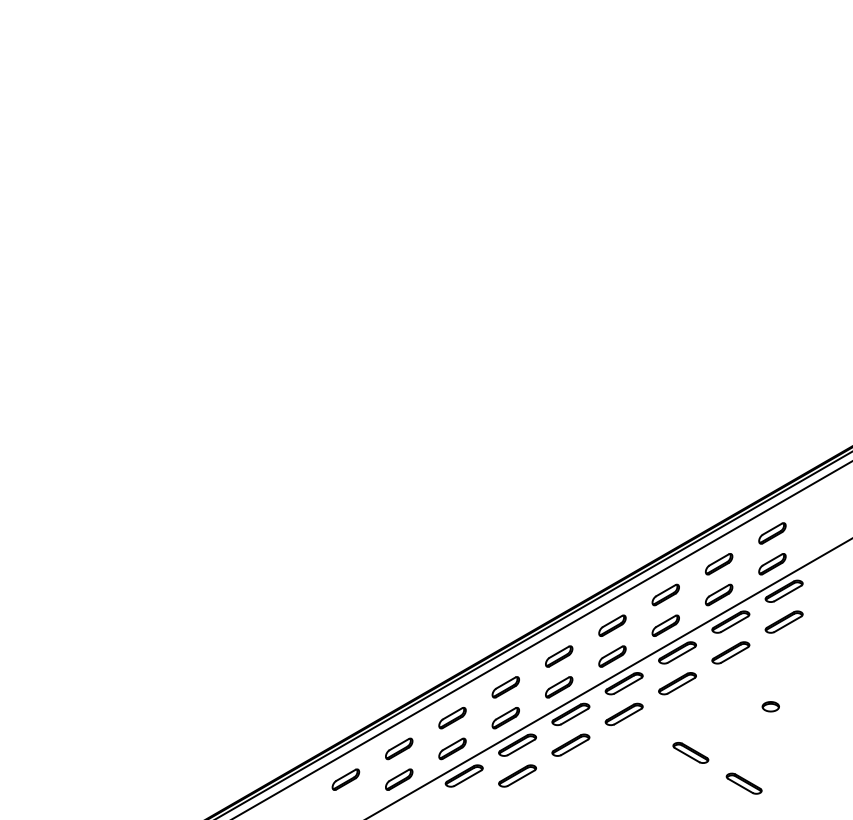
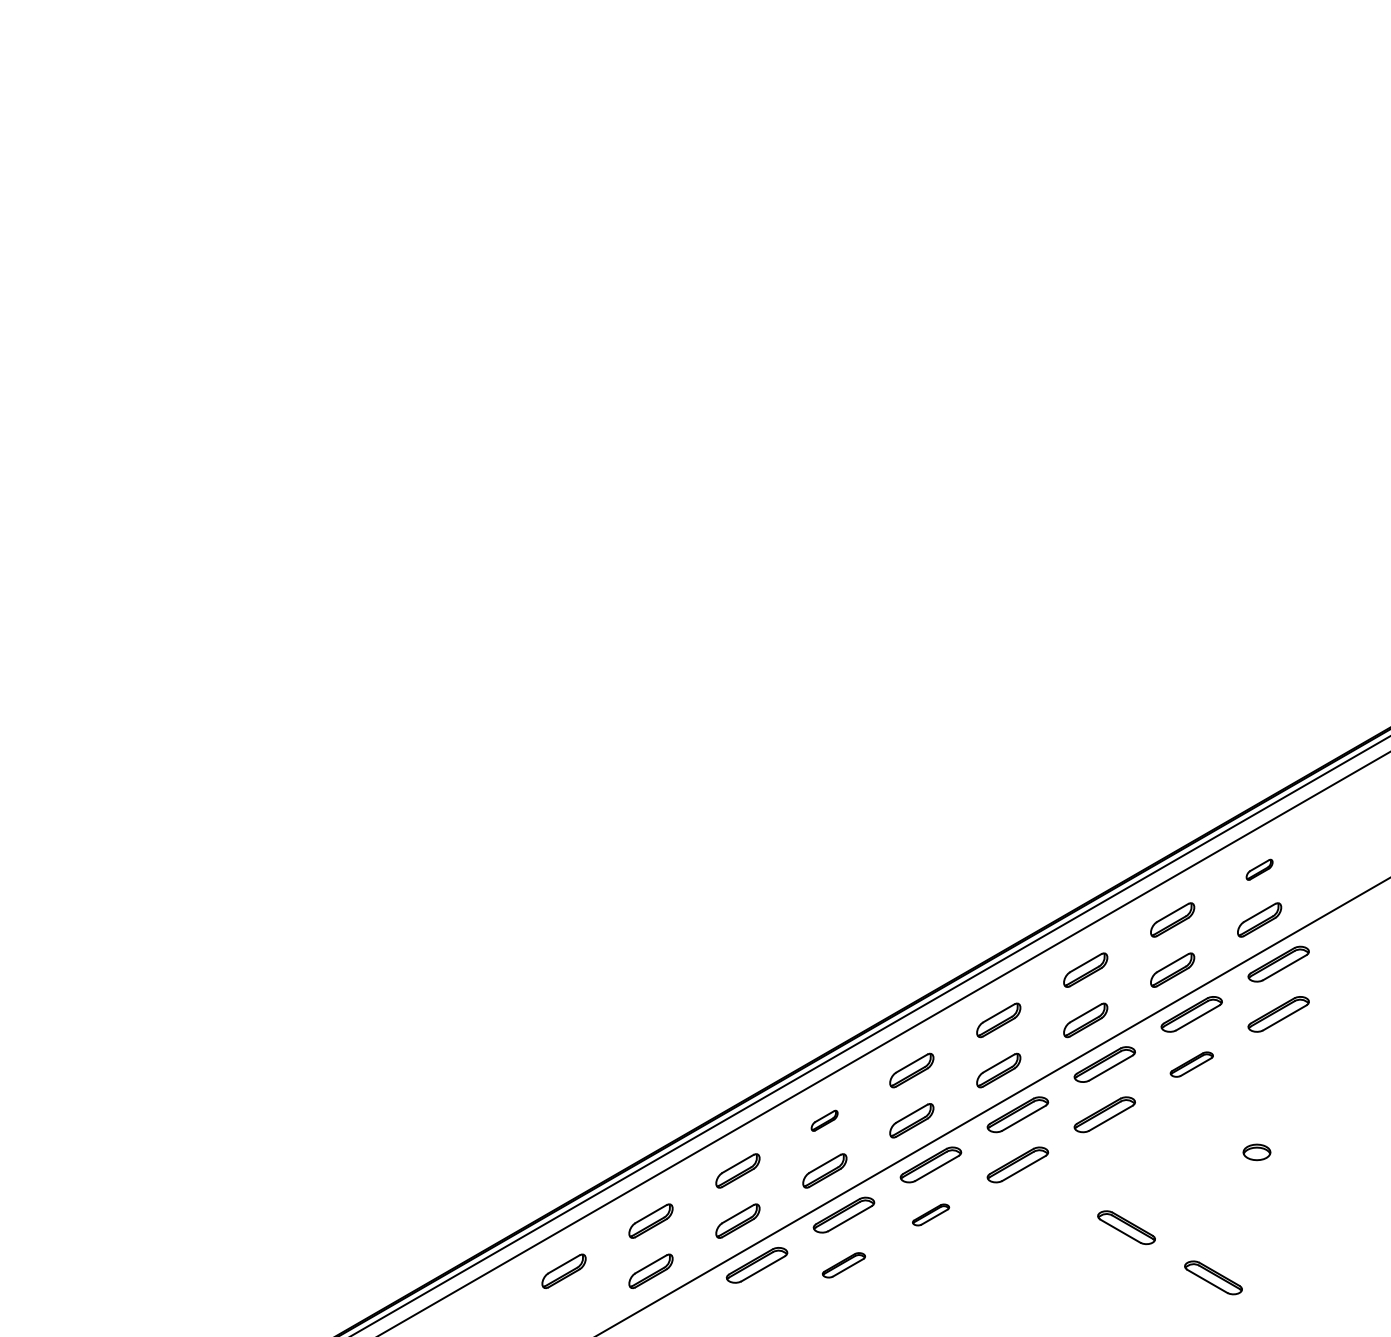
part: (772, 533) -> (1259, 869), size x0.6
part: (730, 652) -> (1191, 1063), size x0.7
part: (505, 687) -> (824, 1120), size x0.6
part: (570, 744) -> (930, 1213), size x0.6
part: (517, 775) -> (843, 1264), size x0.7

